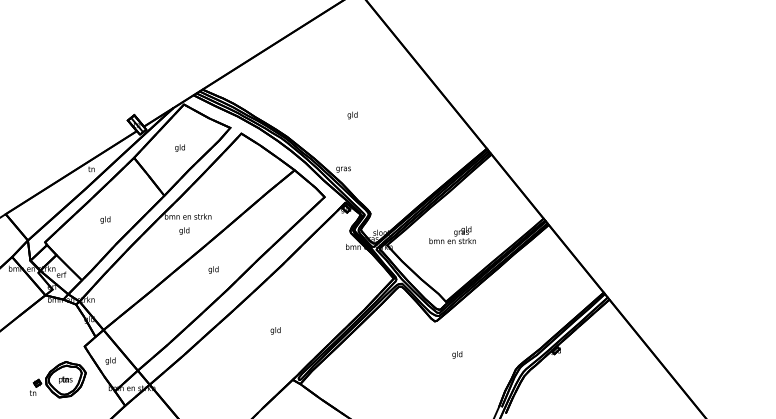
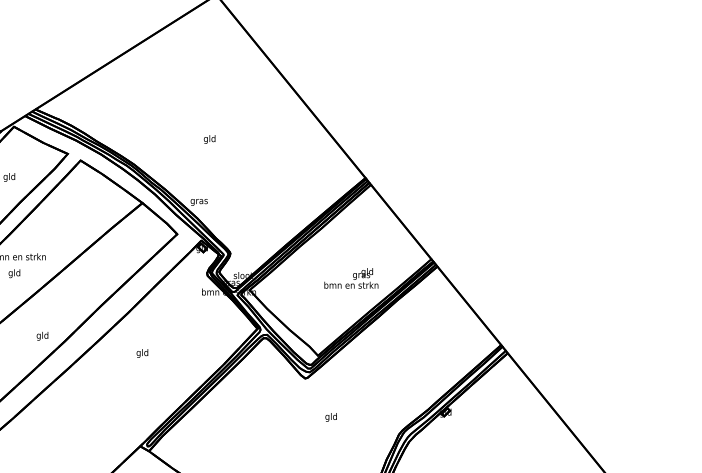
text: (452, 235) -> (351, 278), moved
text: (213, 269) -> (42, 335), moved
text: (275, 330) -> (142, 353), moved

